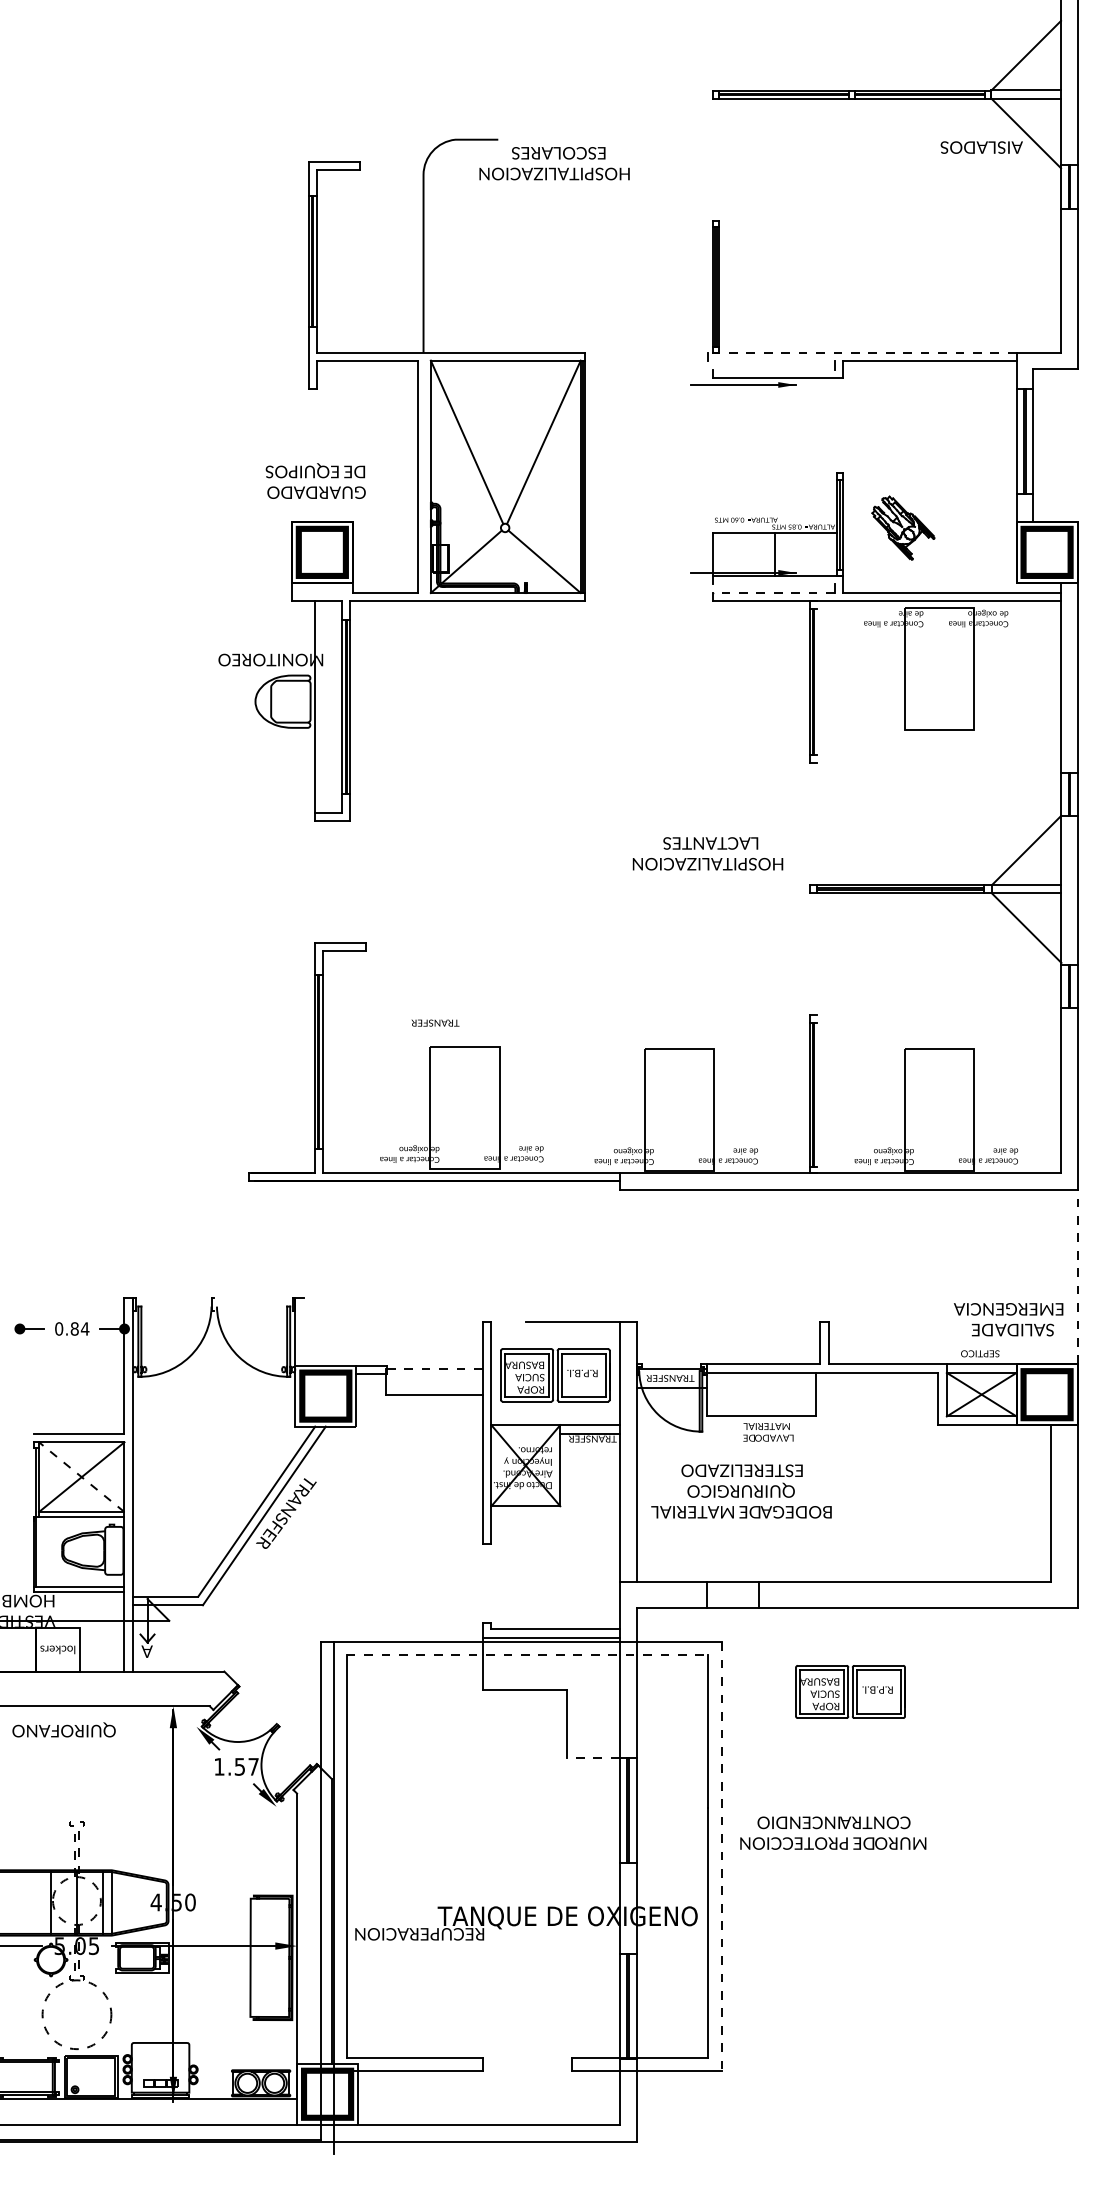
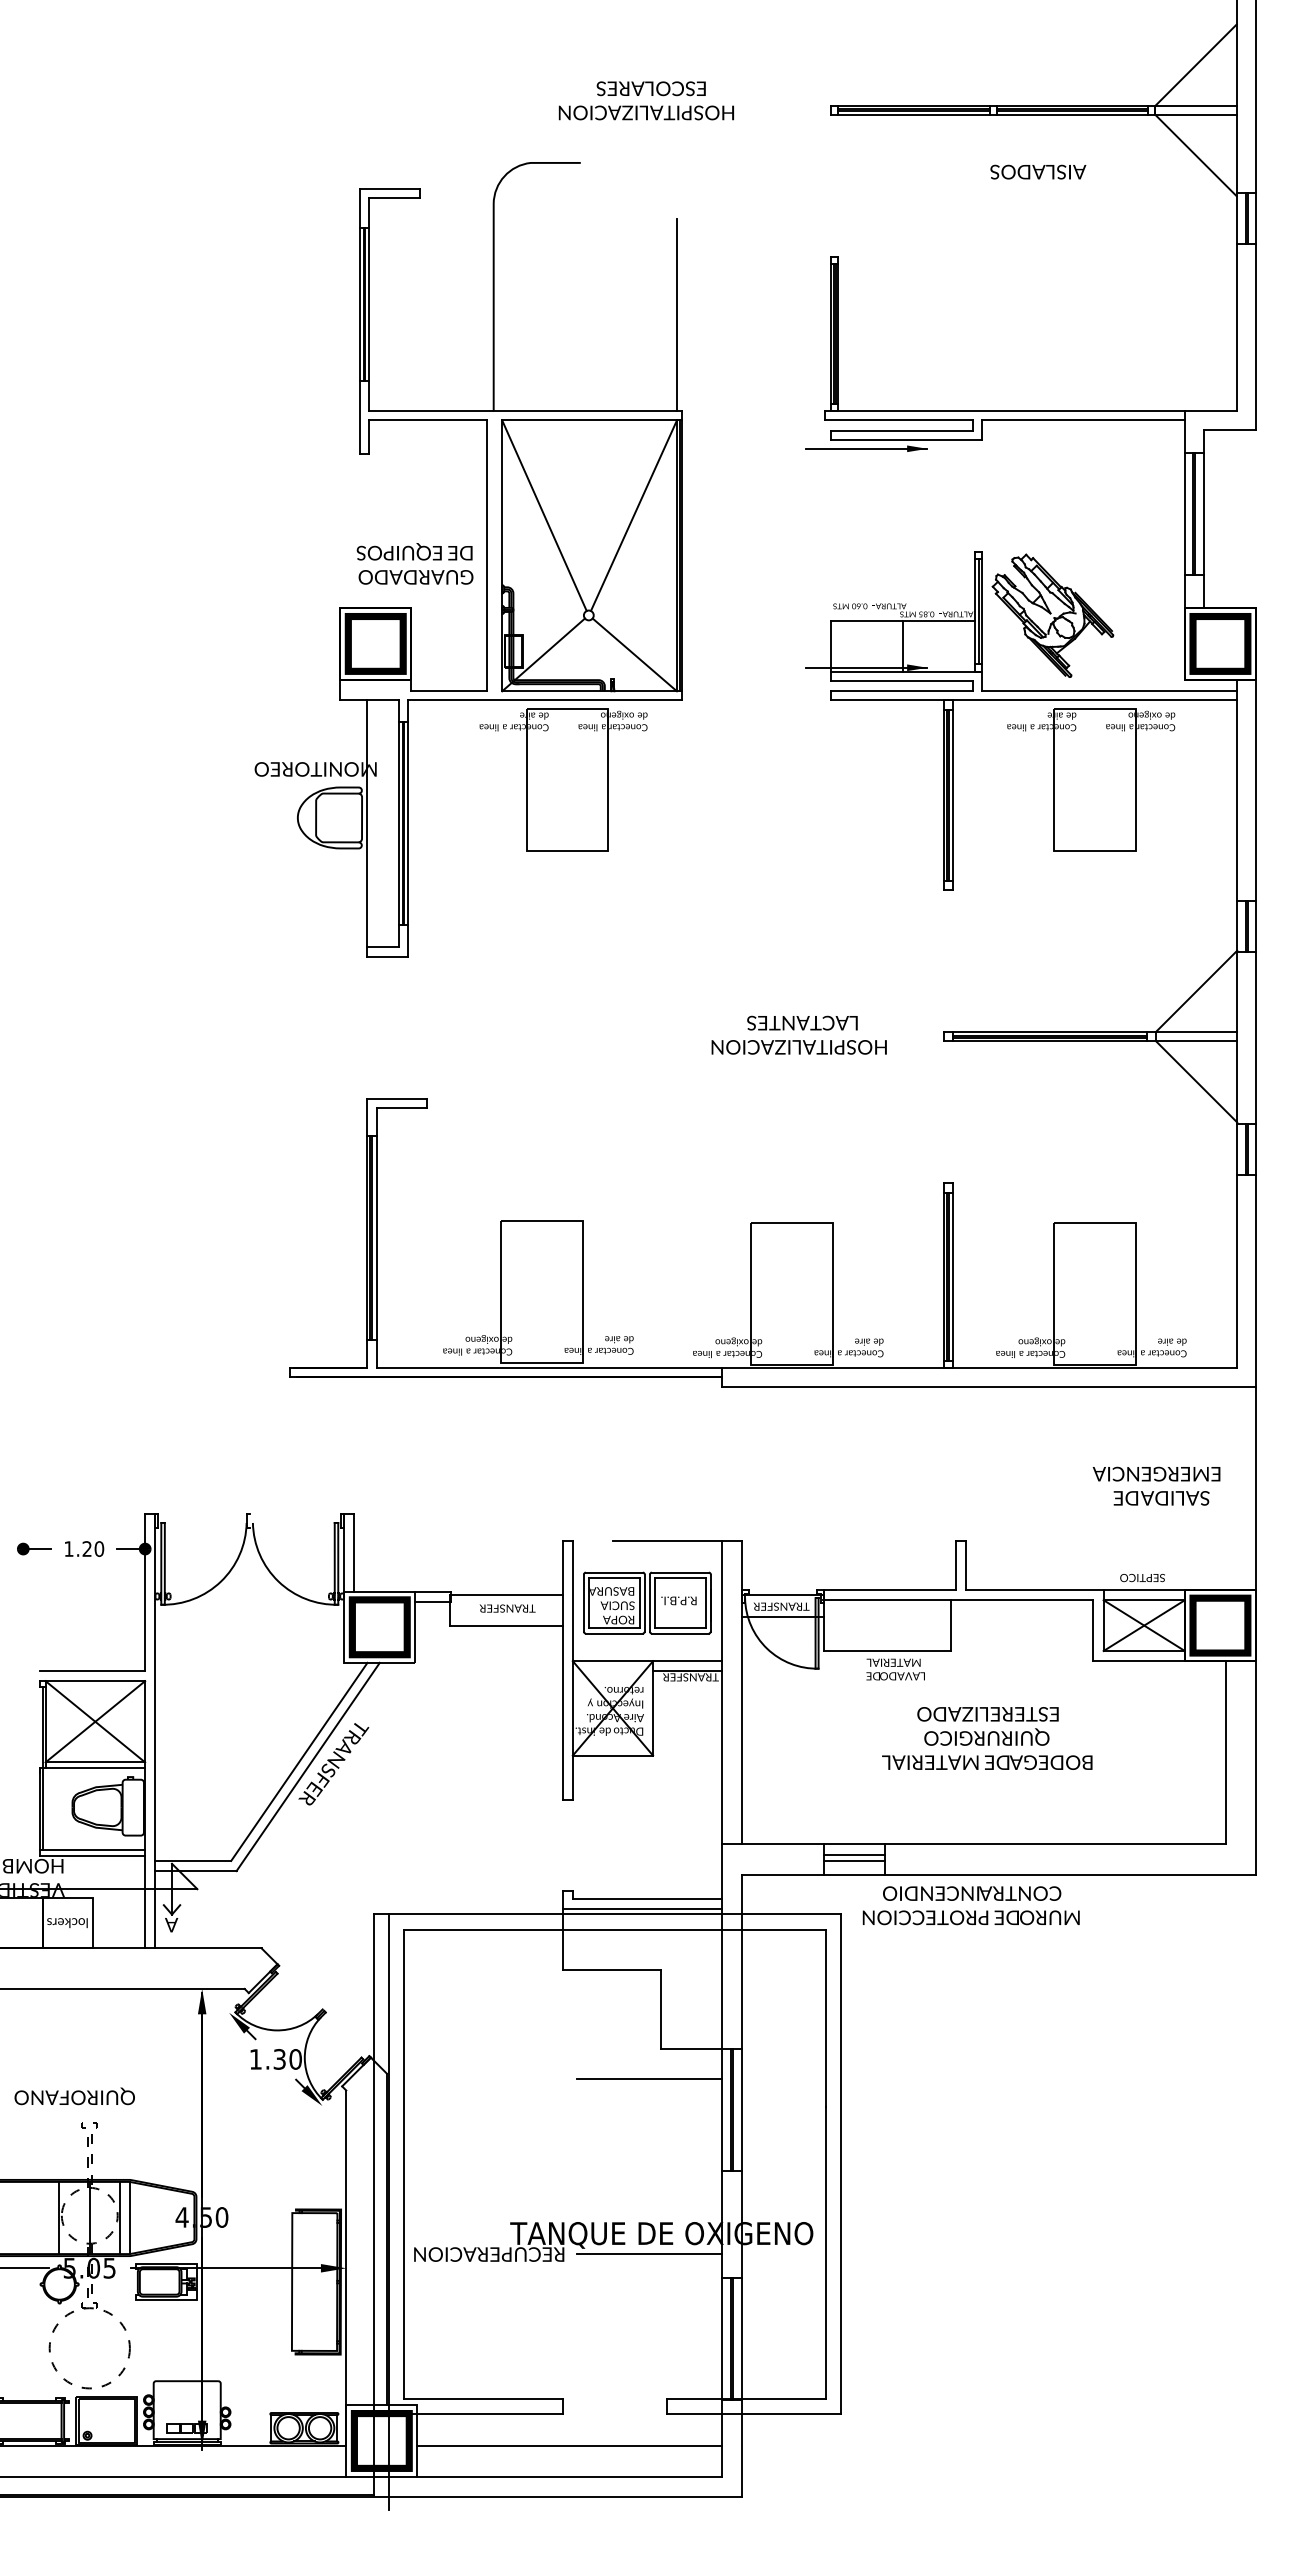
text: (981, 147) -> (1038, 171), moved
text: (553, 163) -> (645, 100), moved
line: (581, 269) -> (677, 314), added
line: (862, 352) -> (1005, 411), dashed -> solid
line: (771, 360) -> (899, 420), added
line: (773, 370) -> (901, 431), added
text: (315, 480) -> (414, 563), moved
part: (902, 527) -> (1052, 615), size x1.67
line: (773, 583) -> (901, 680), added
line: (773, 593) -> (901, 691), dashed -> solid
part: (483, 668) -> (563, 779), added
line: (817, 681) -> (952, 794), added
text: (707, 853) -> (798, 1034), moved
text: (435, 1023) -> (507, 1608), moved
line: (817, 1094) -> (952, 1275), added
line: (1077, 1277) -> (1255, 1488), dashed -> solid
text: (1008, 1319) -> (1156, 1485), moved
text: (72, 1328) -> (84, 1548), 0.84 -> 1.20
line: (304, 1331) -> (354, 1552), added
line: (433, 1368) -> (505, 1595), dashed -> solid
line: (81, 1476) -> (94, 1721), dashed -> solid
text: (741, 1491) -> (987, 1738), moved
line: (732, 1591) -> (853, 1855), added
line: (732, 1597) -> (853, 1861), added
line: (527, 1655) -> (614, 1929), dashed -> solid
part: (850, 1691) -> (991, 1971), removed
text: (63, 1730) -> (74, 2096), moved
line: (593, 1758) -> (691, 2049), dashed -> solid
text: (246, 1766) -> (287, 2059), 1.57 -> 1.30
line: (557, 1784) -> (649, 2079), added
text: (832, 1833) -> (970, 1905), moved
line: (721, 1857) -> (840, 2164), dashed -> solid
line: (557, 1934) -> (649, 2254), added
line: (488, 2098) -> (569, 2446), added

